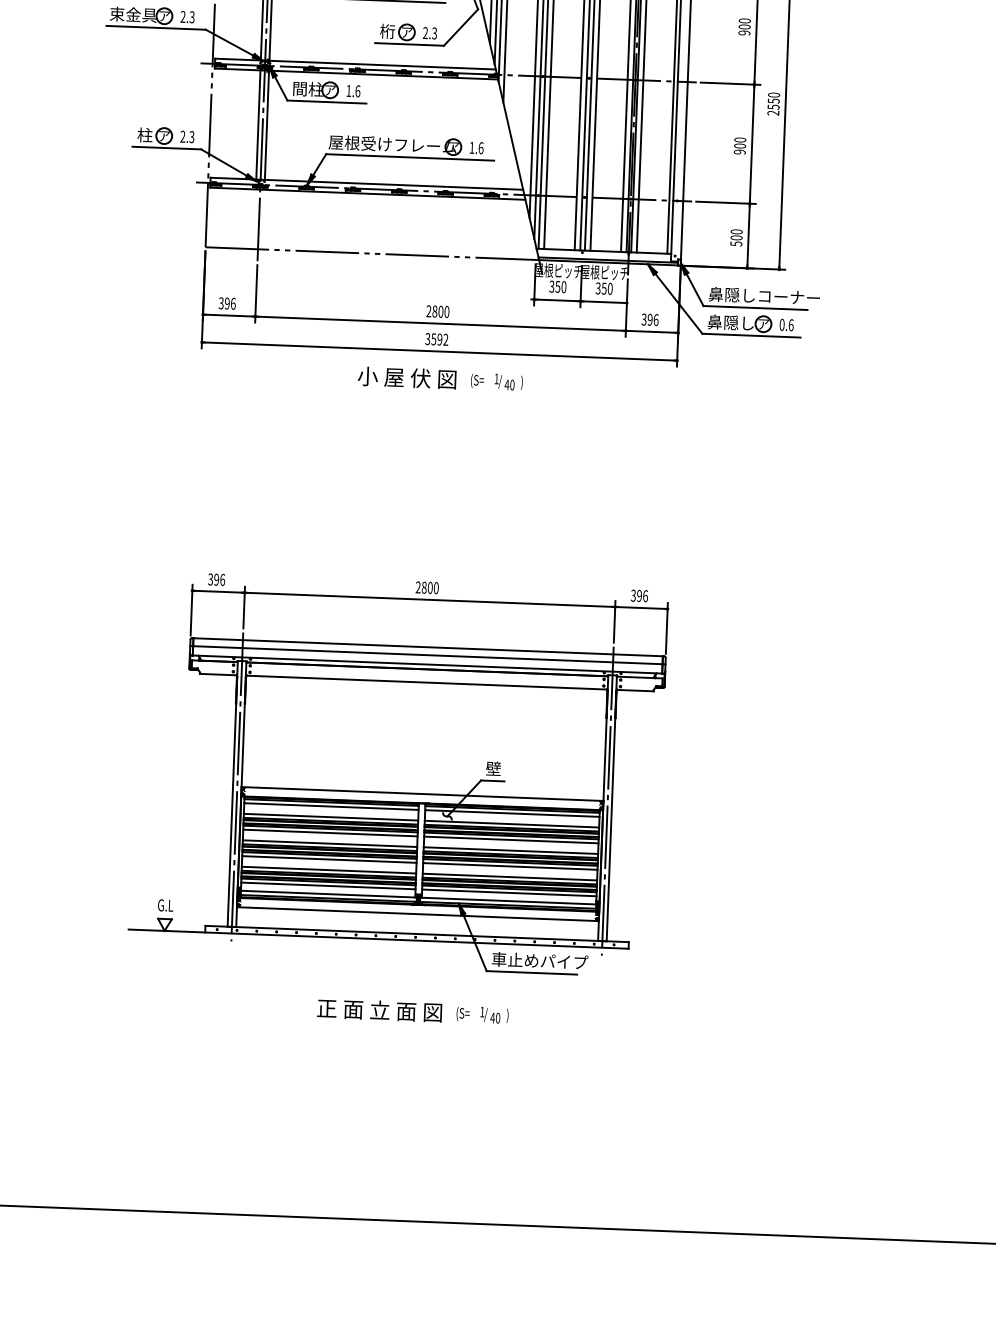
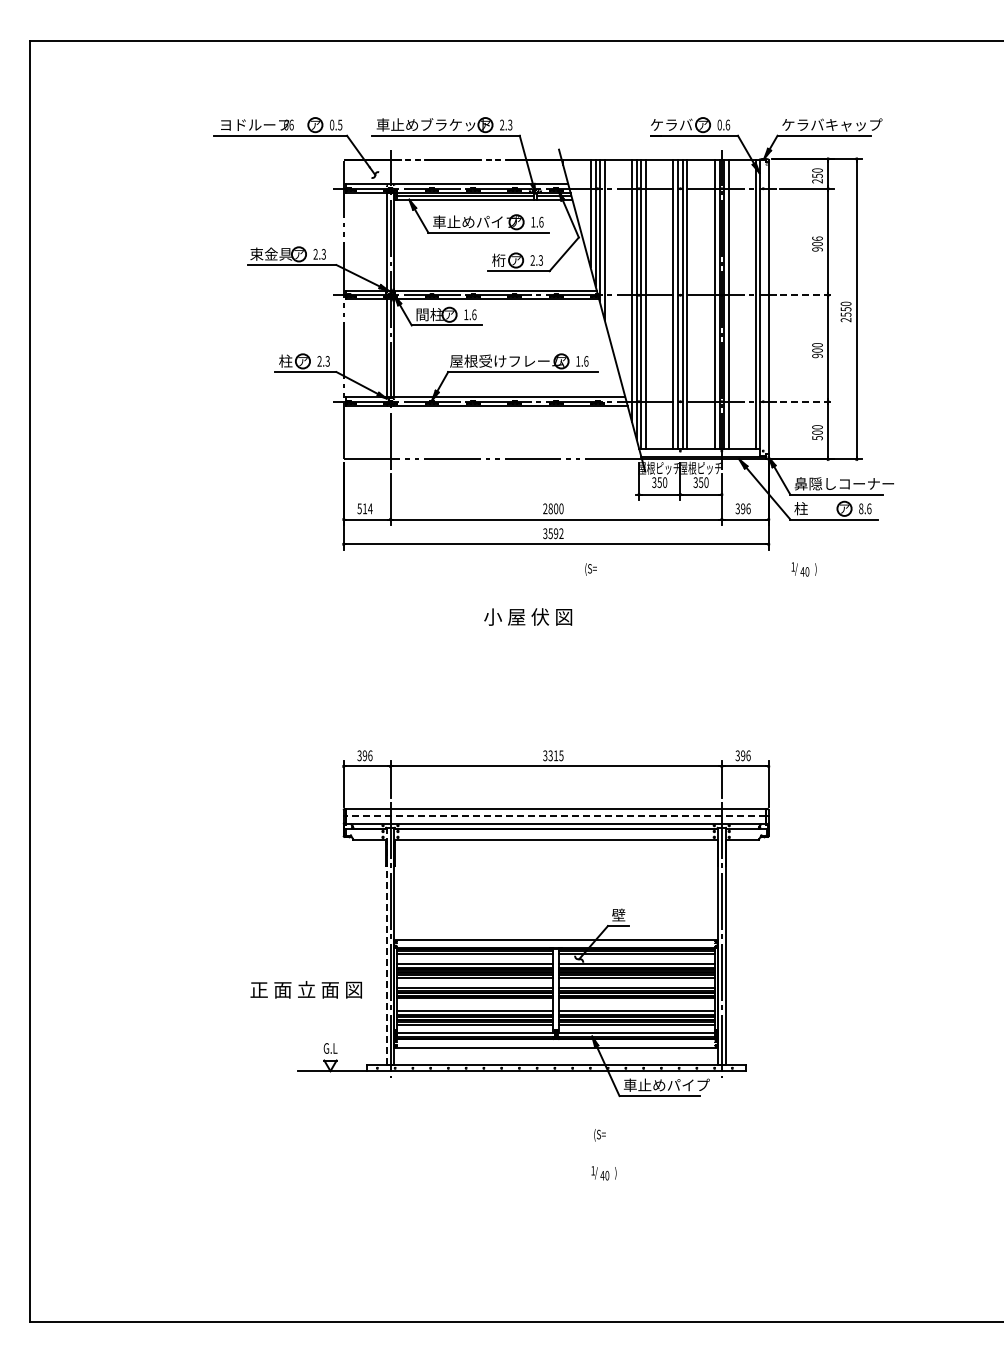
text: (744, 20) -> (817, 238), 900 -> 906
line: (730, 84) -> (806, 295), solid -> dashed
line: (725, 202) -> (806, 401), solid -> dashed
text: (226, 303) -> (364, 508), 396 -> 514
text: (729, 322) -> (814, 508), 鼻隠し -> 柱
text: (782, 325) -> (861, 509), 0.6 -> 8.6
text: (407, 377) -> (528, 616), moved
text: (508, 382) -> (803, 569), moved
text: (427, 587) -> (553, 755), 2800 -> 3315
line: (428, 654) -> (556, 815), solid -> dashed
line: (232, 793) -> (386, 946), solid -> dashed
line: (329, 859) -> (475, 1001), removed
line: (510, 866) -> (637, 1001), removed
text: (378, 1010) -> (305, 989), moved
text: (493, 1015) -> (603, 1173), moved

